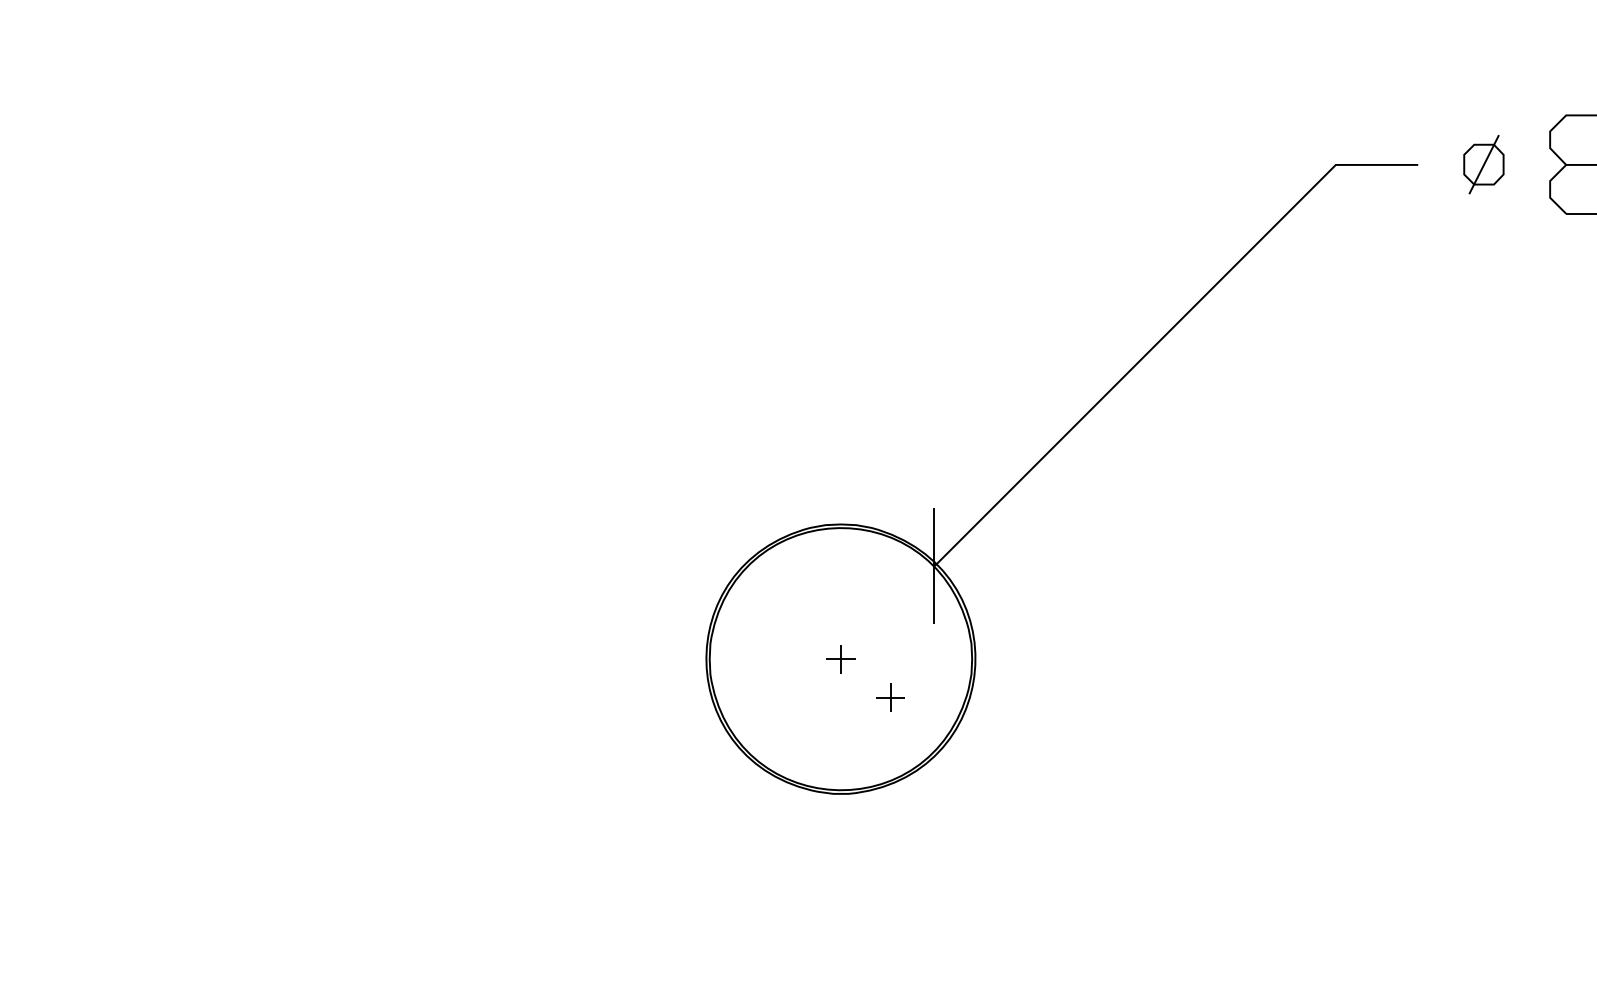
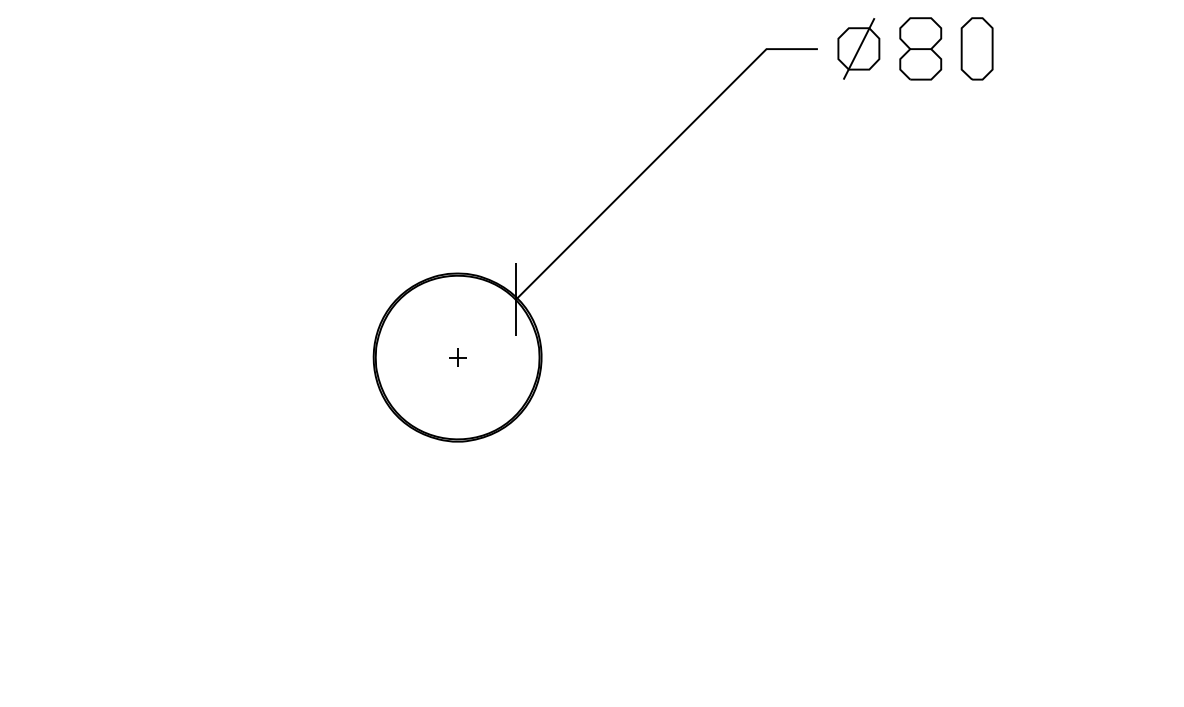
part: (1483, 163) -> (858, 48), size x1.67
part: (890, 697) -> (488, 381), removed

